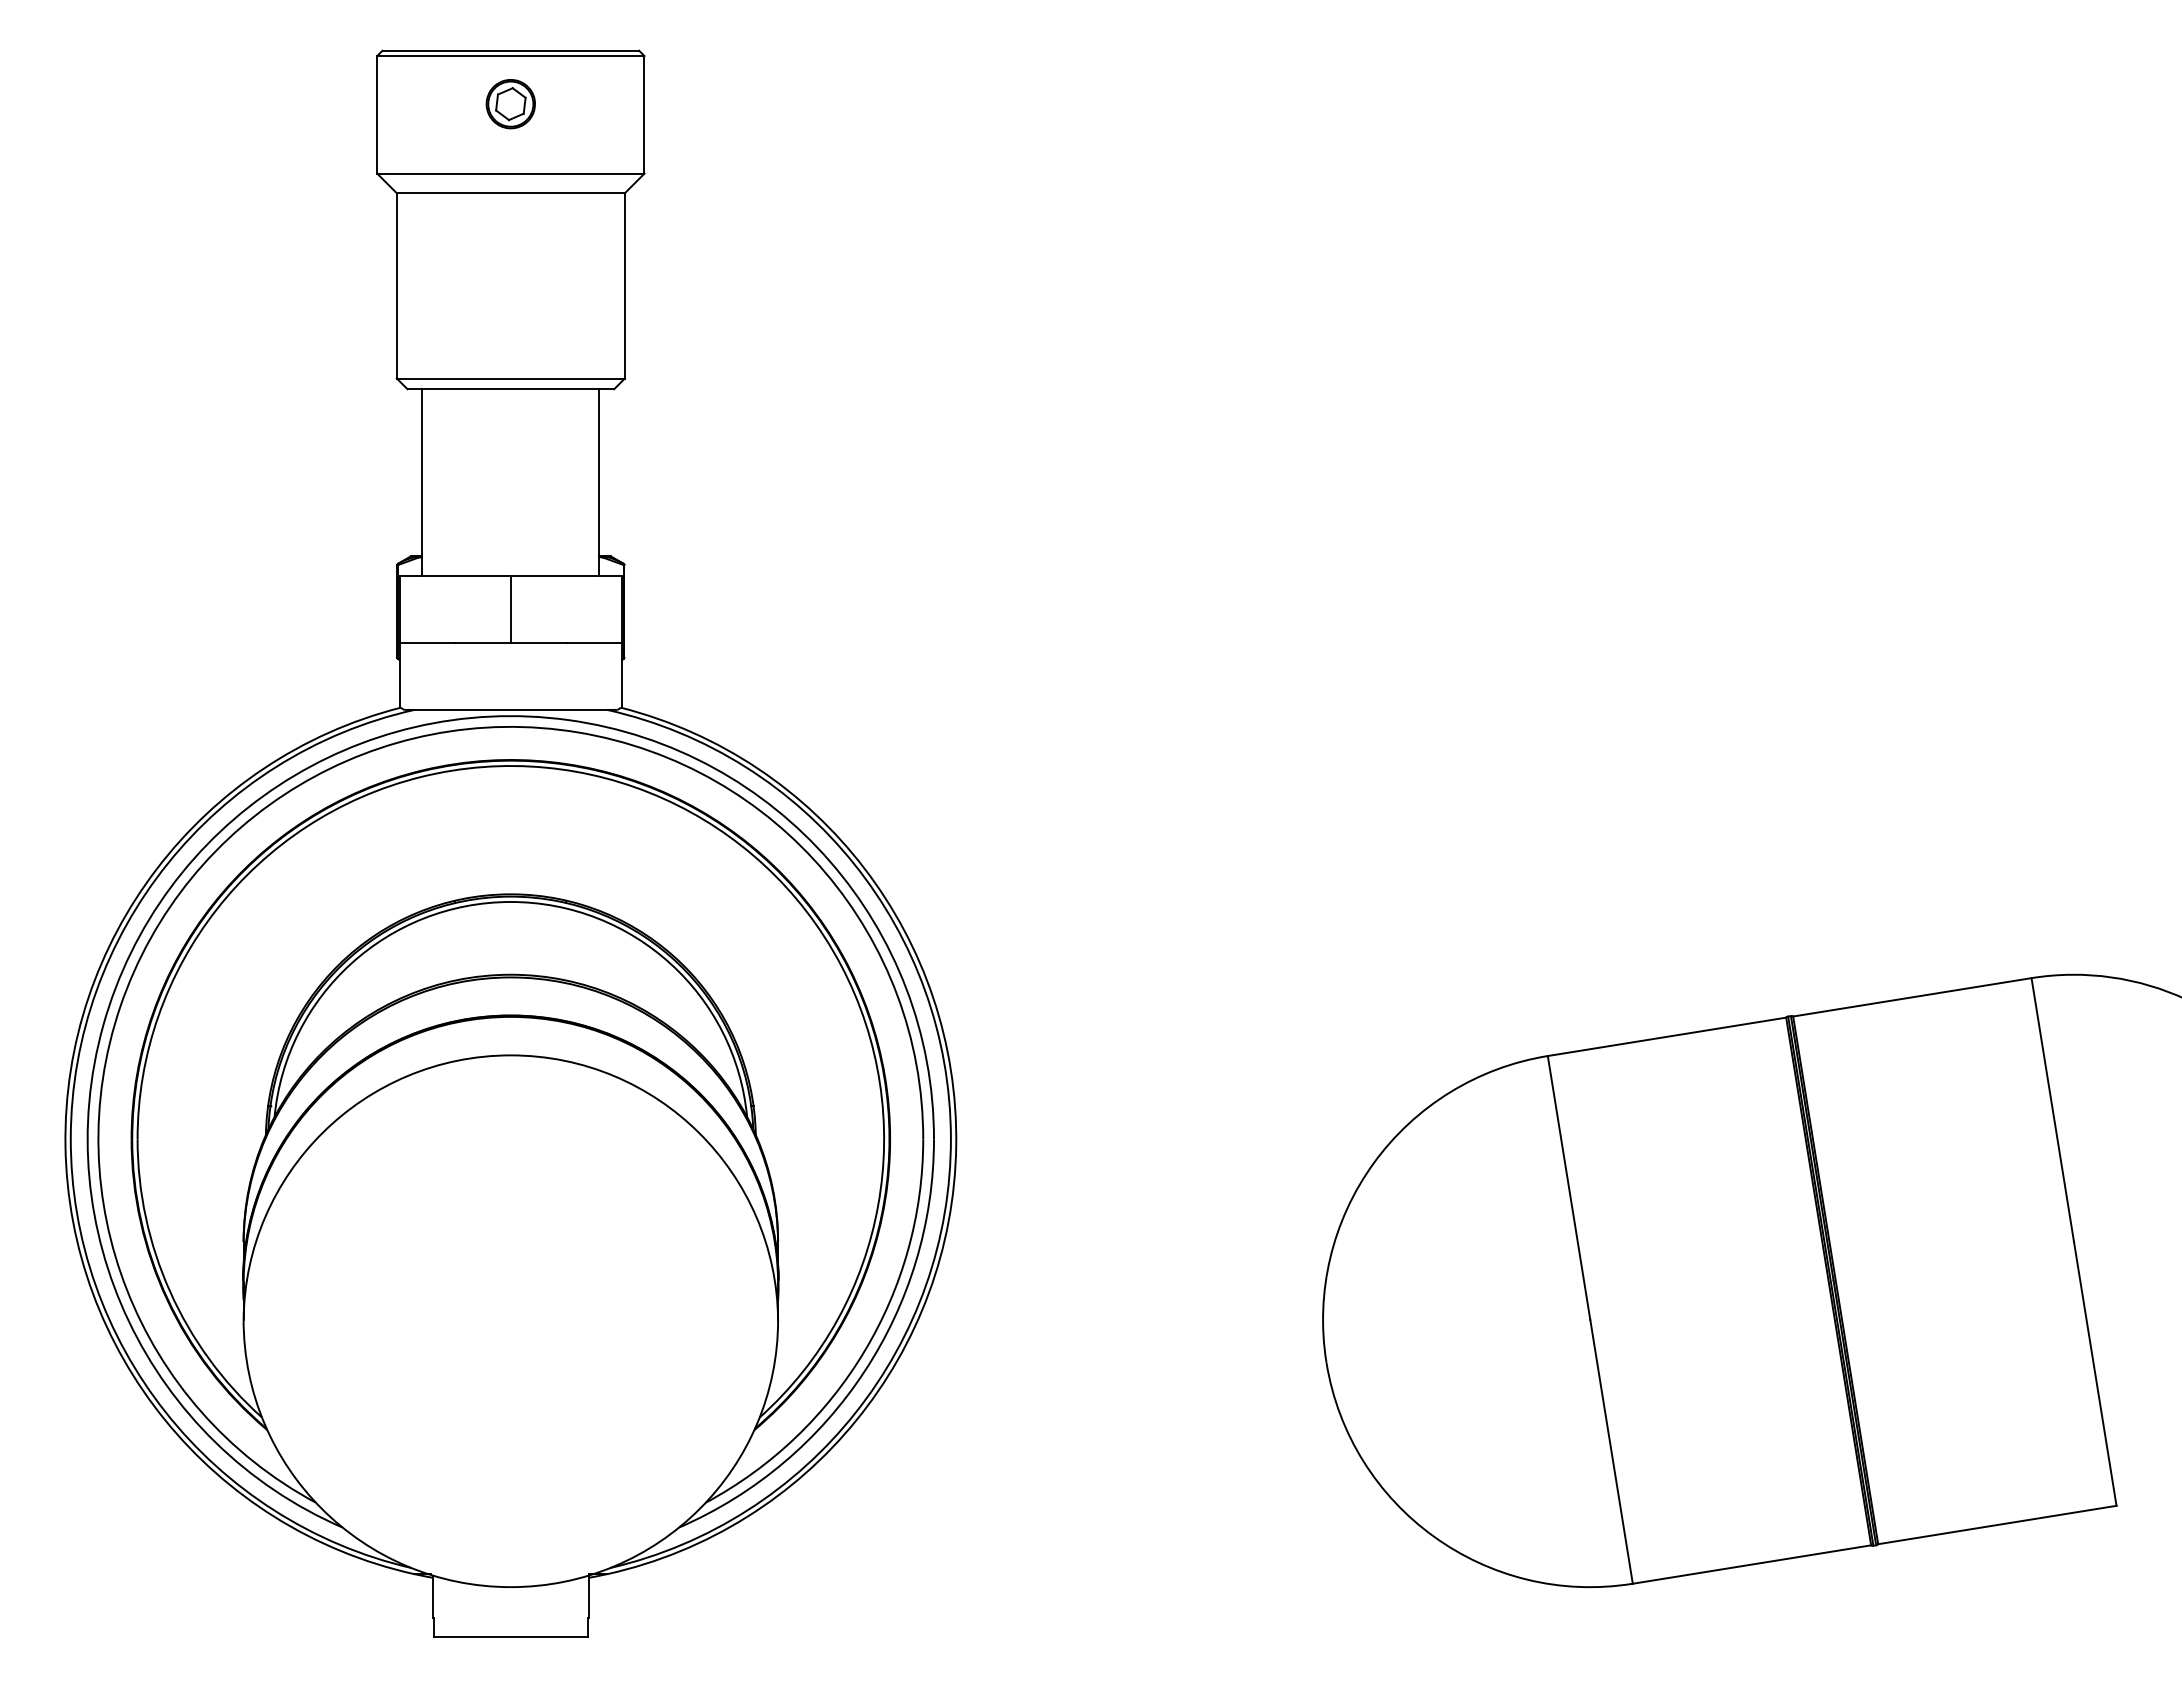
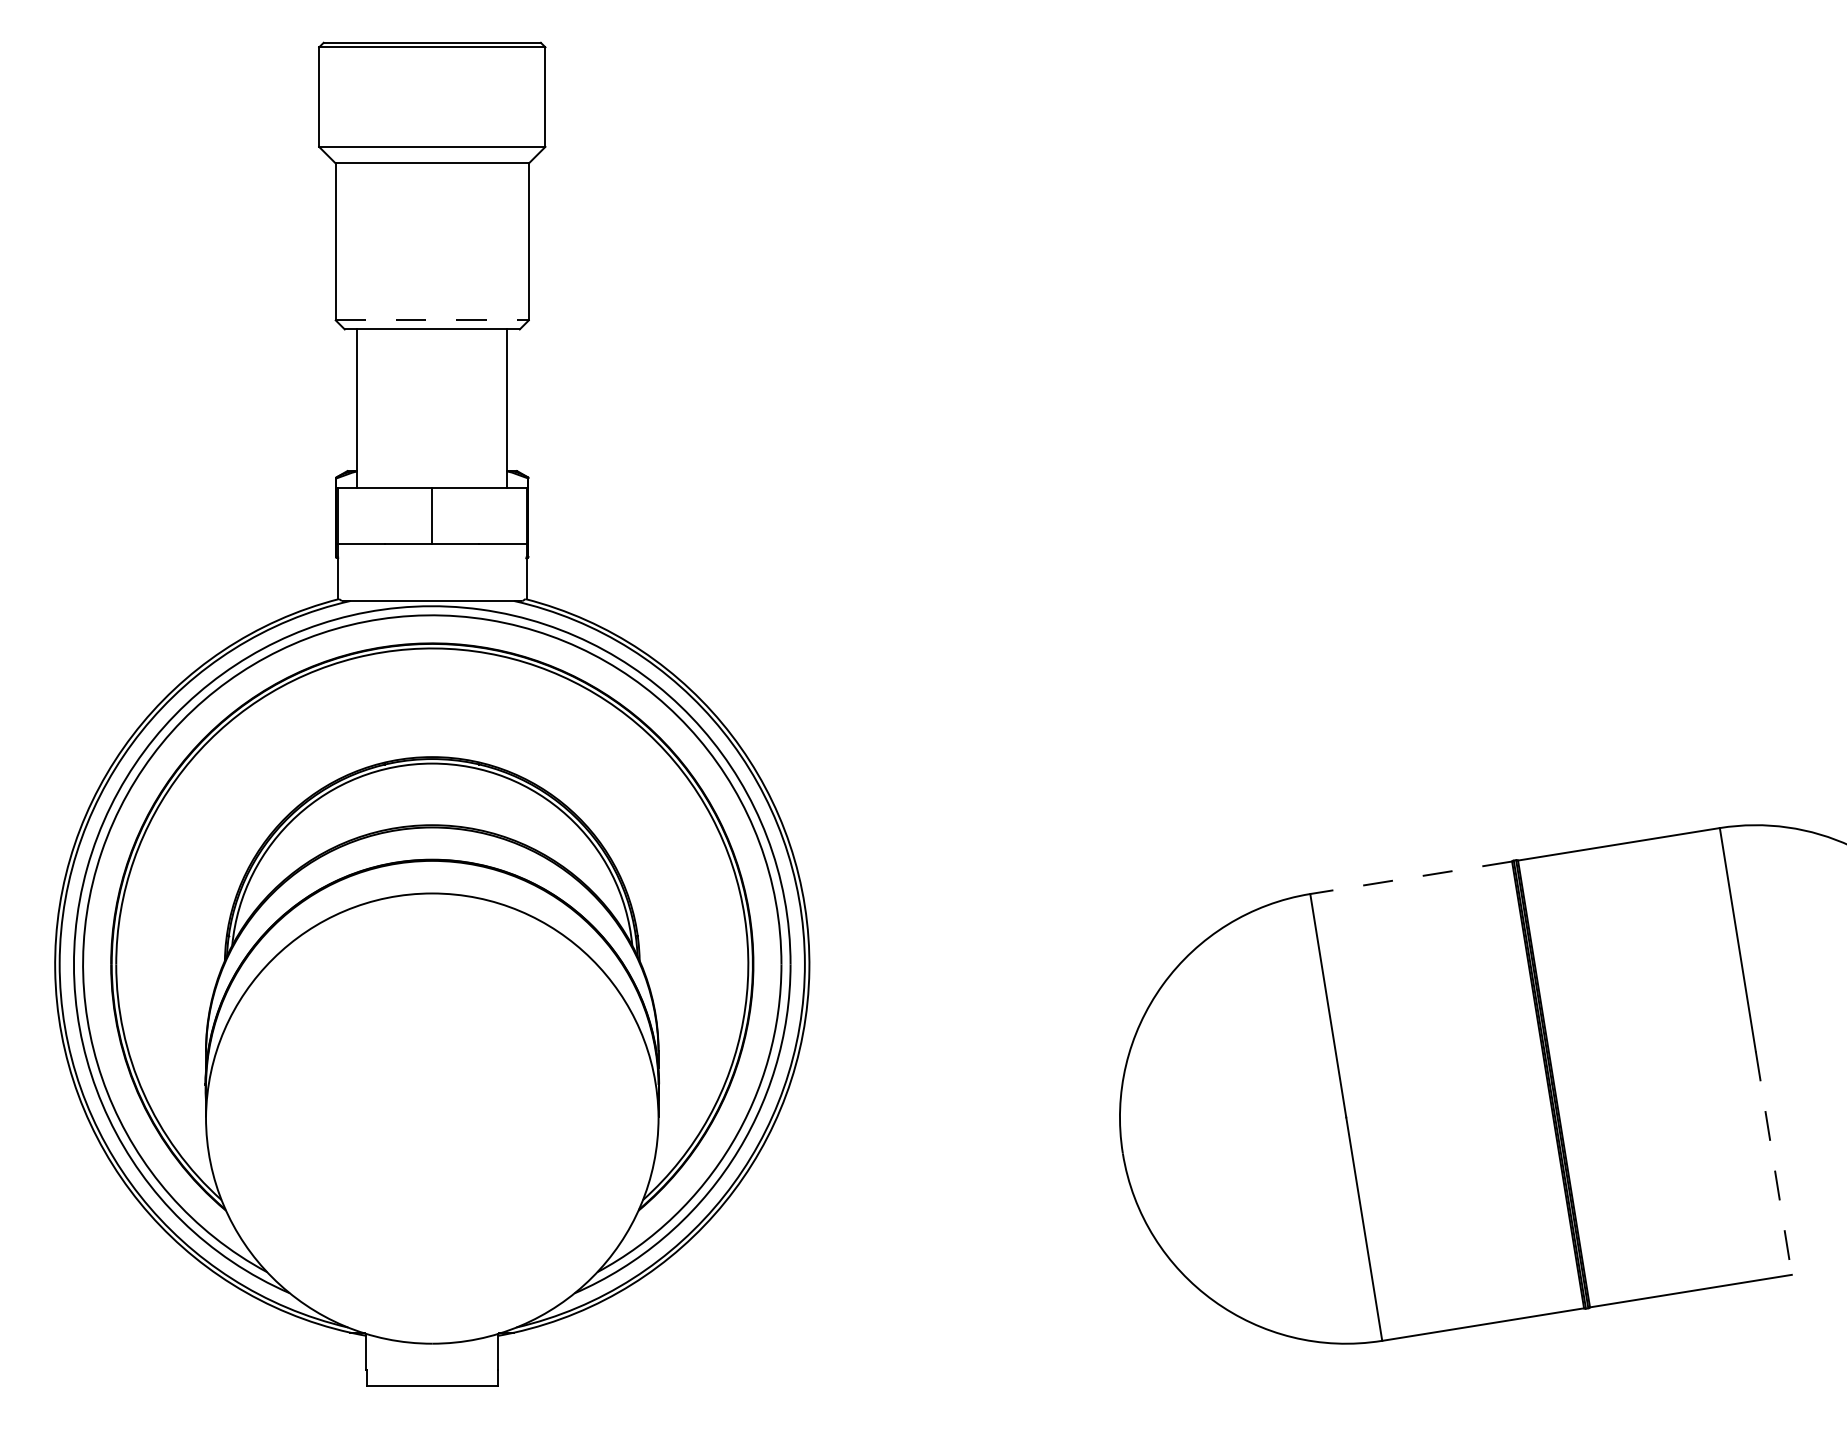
part: (510, 104) -> (431, 88), removed
line: (511, 378) -> (432, 320), solid -> dashed
line: (1667, 1036) -> (1411, 877), solid -> dashed
line: (2095, 1373) -> (1774, 1162), solid -> dashed

